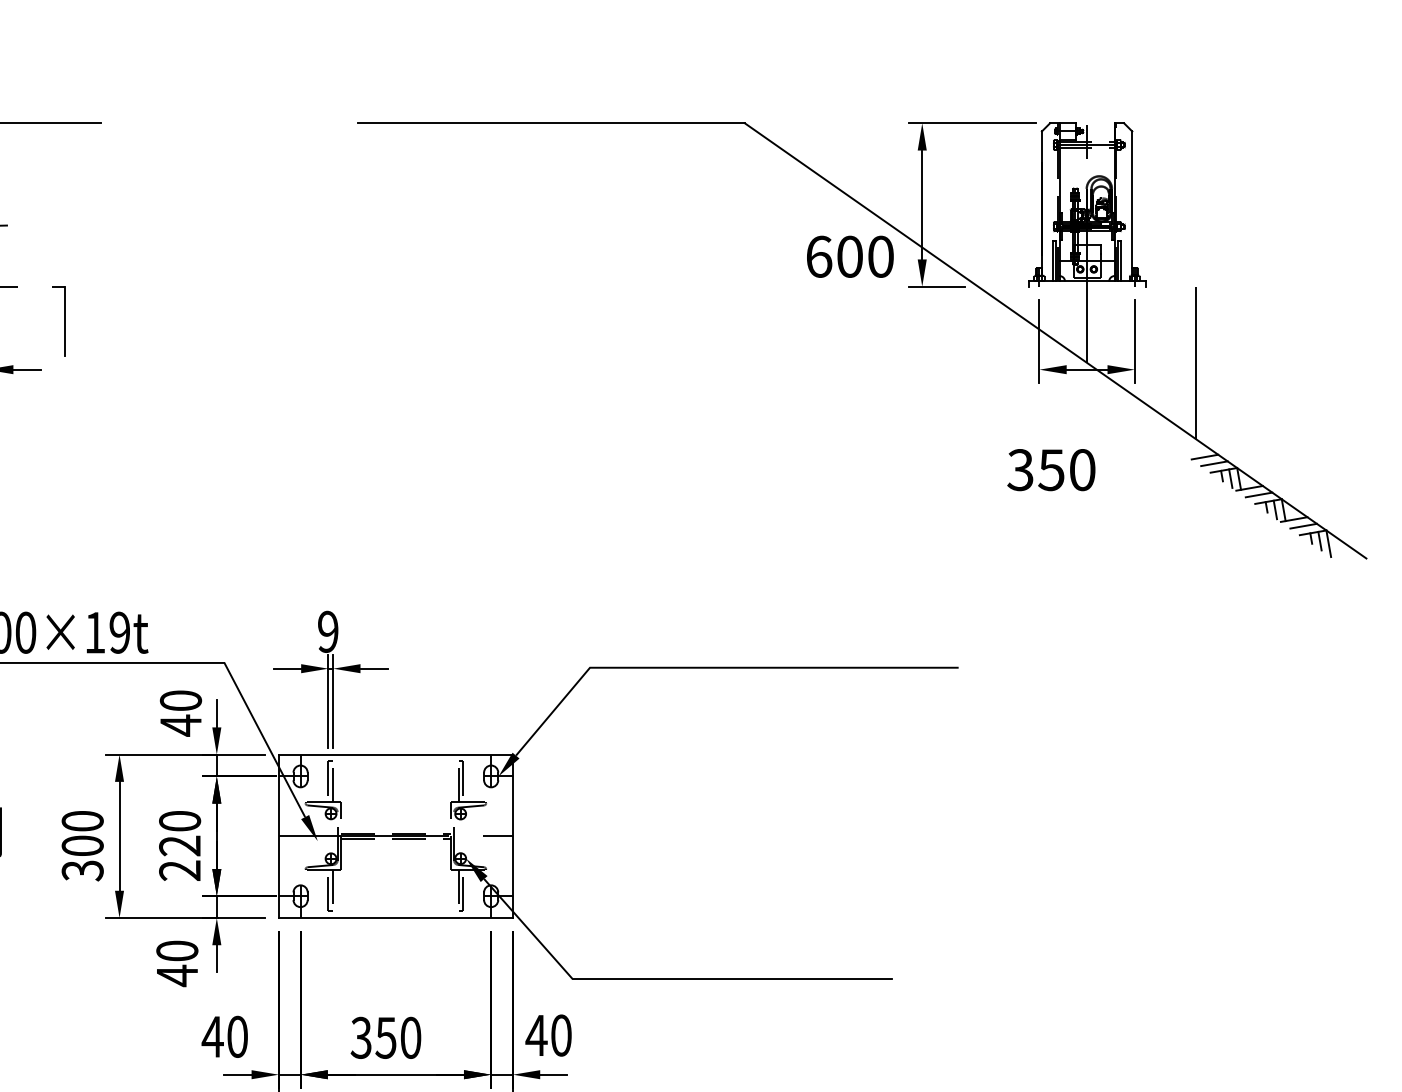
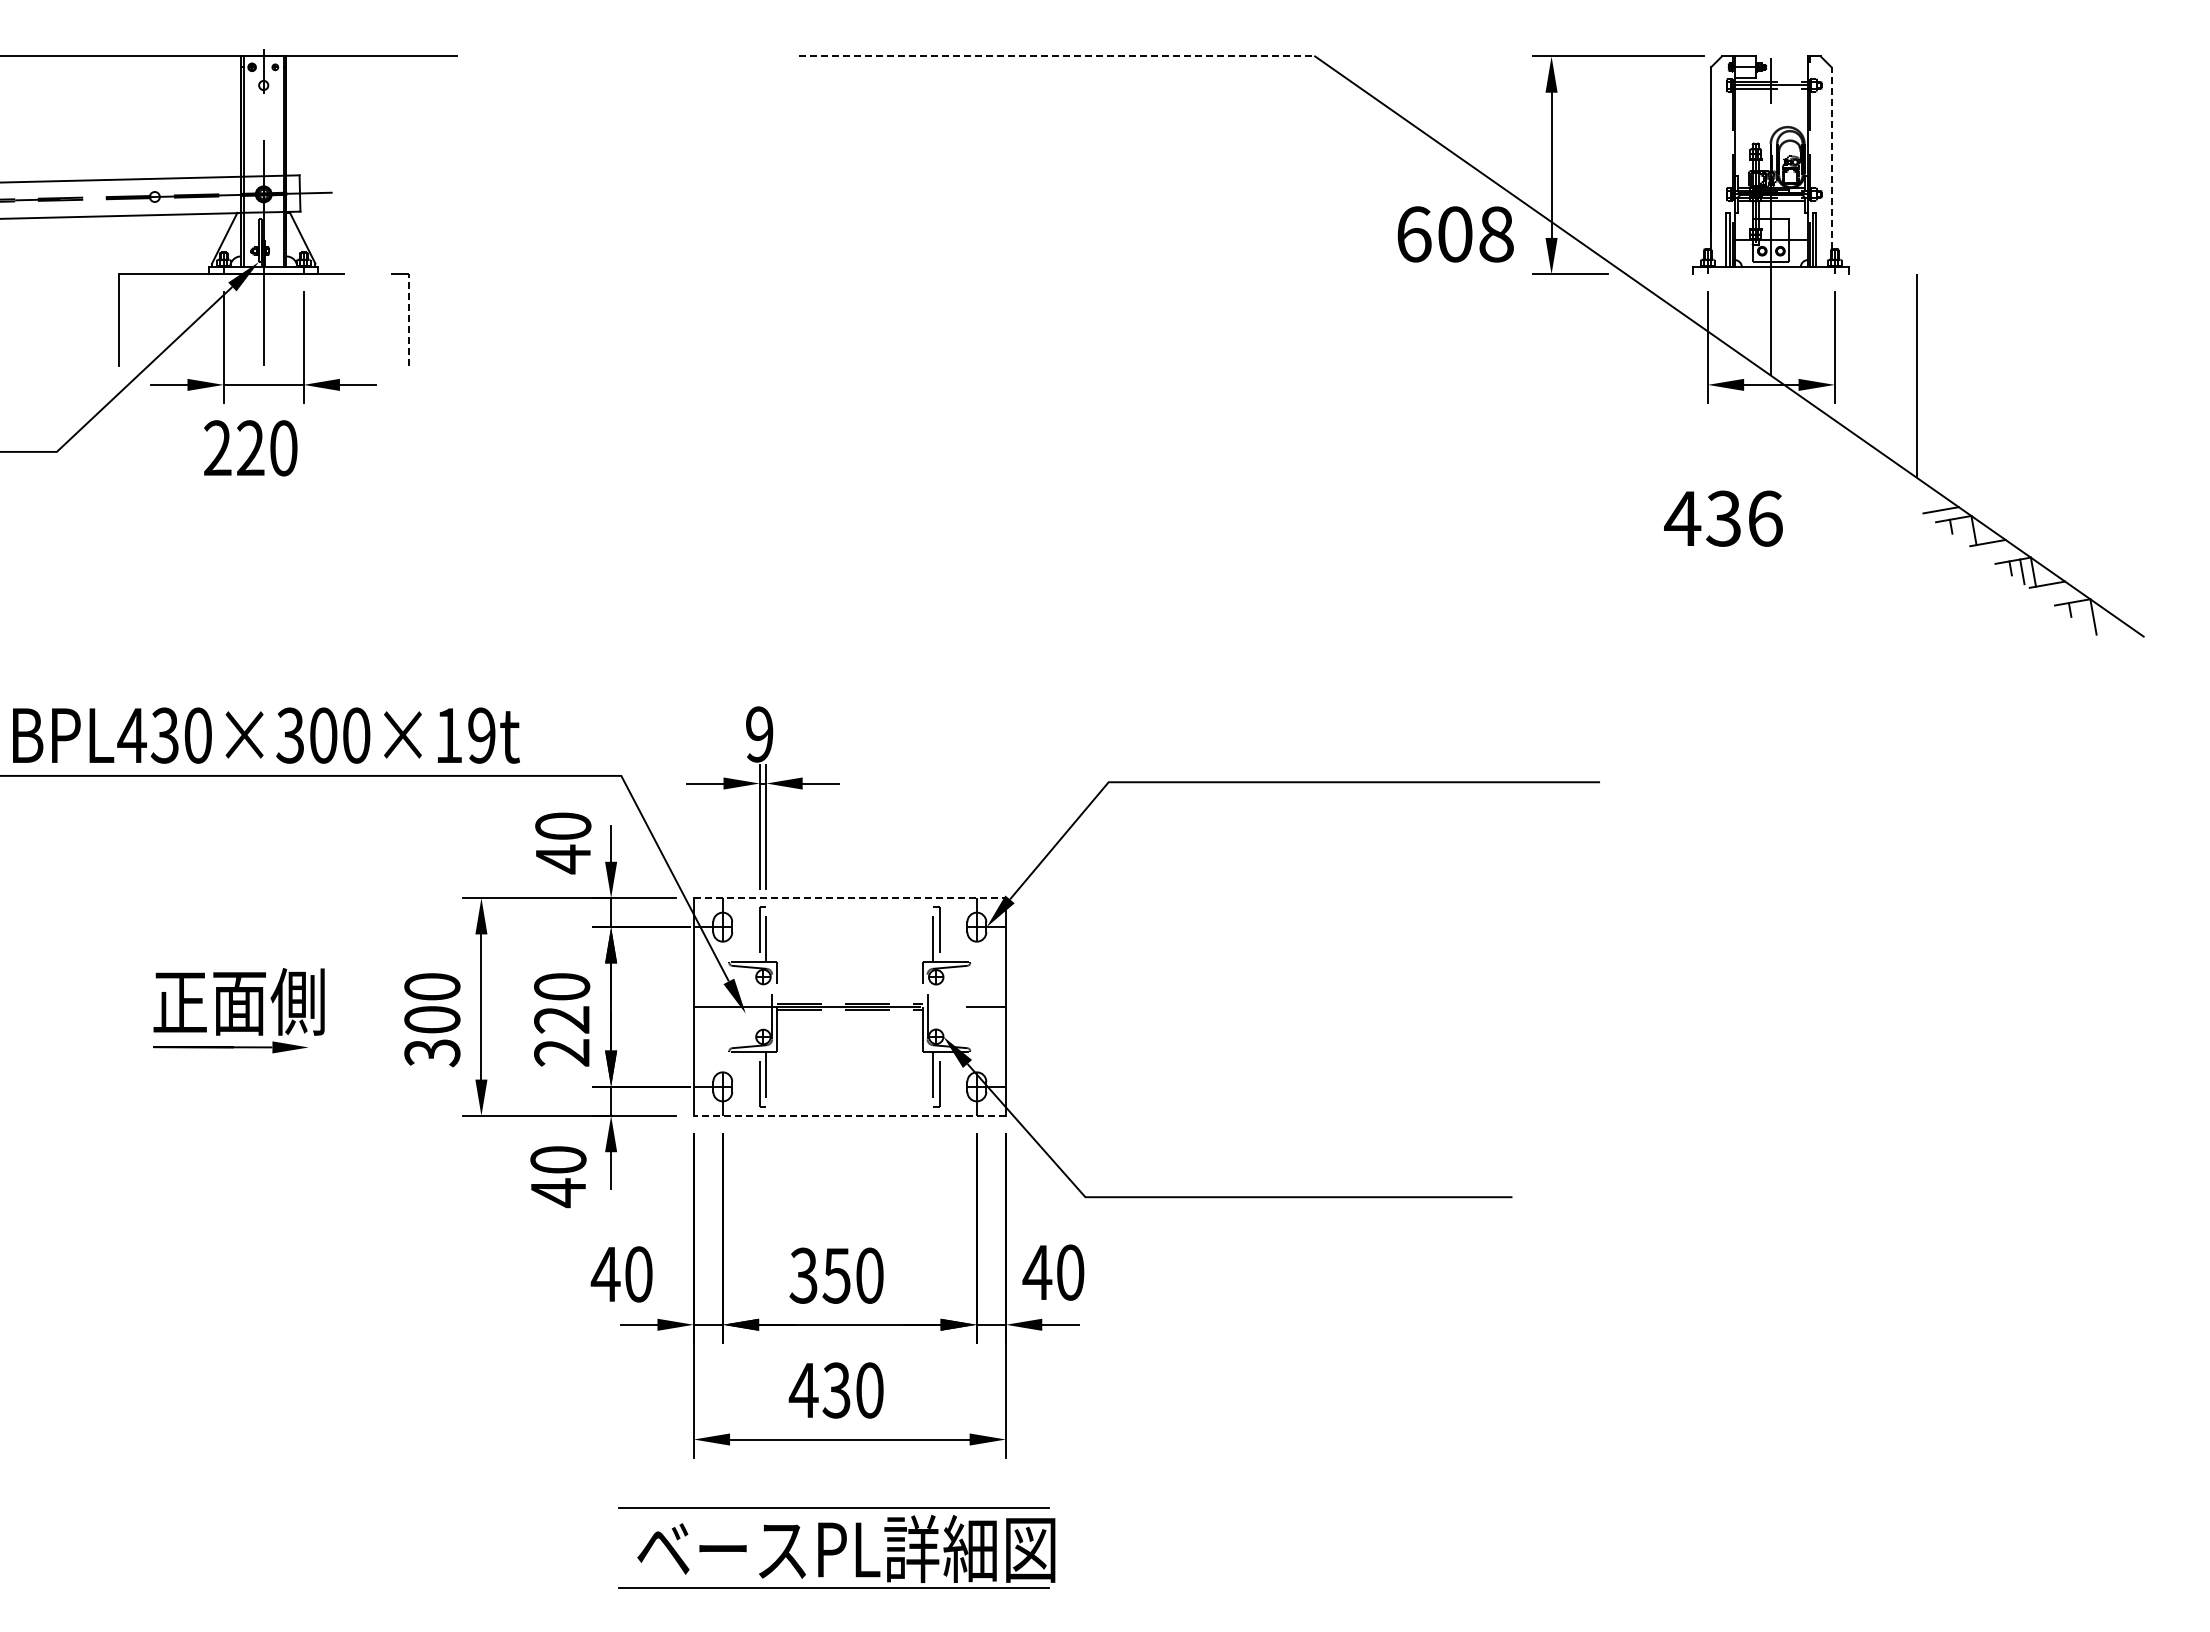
line: (551, 123) -> (1057, 56), solid -> dashed
line: (1132, 199) -> (1831, 158), solid -> dashed
text: (880, 256) -> (1496, 234), 600 -> 608
line: (64, 320) -> (408, 319), solid -> dashed
line: (1204, 457) -> (1928, 501), removed
text: (1051, 469) -> (1723, 518), 350 -> 436
line: (1230, 478) -> (1962, 529), removed
line: (1258, 494) -> (2000, 551), removed
line: (1303, 526) -> (2059, 593), removed
line: (1319, 541) -> (2081, 613), removed
line: (396, 754) -> (850, 898), solid -> dashed
line: (395, 917) -> (849, 1115), solid -> dashed

